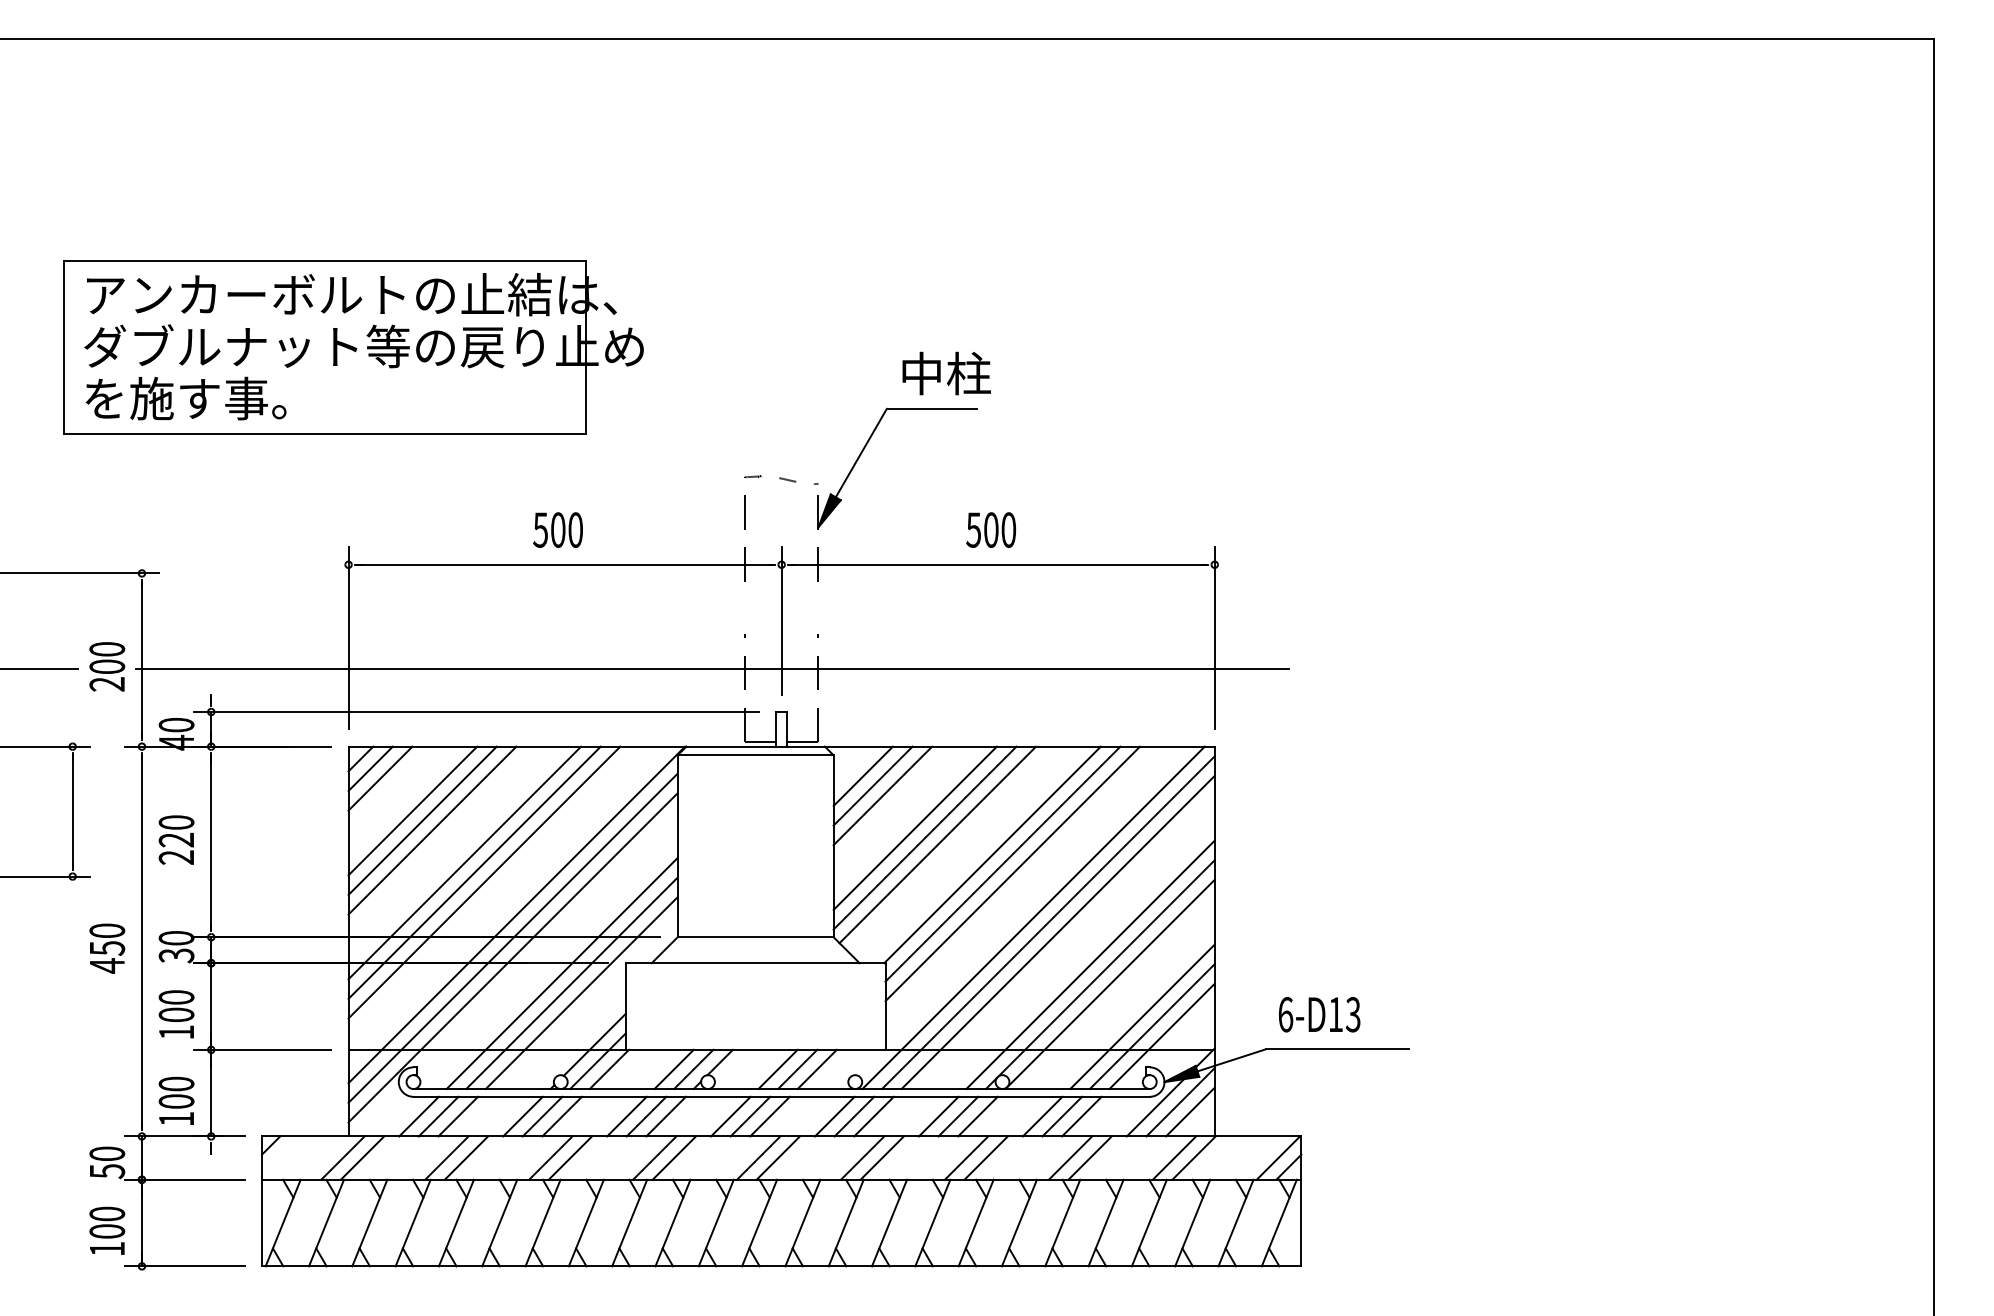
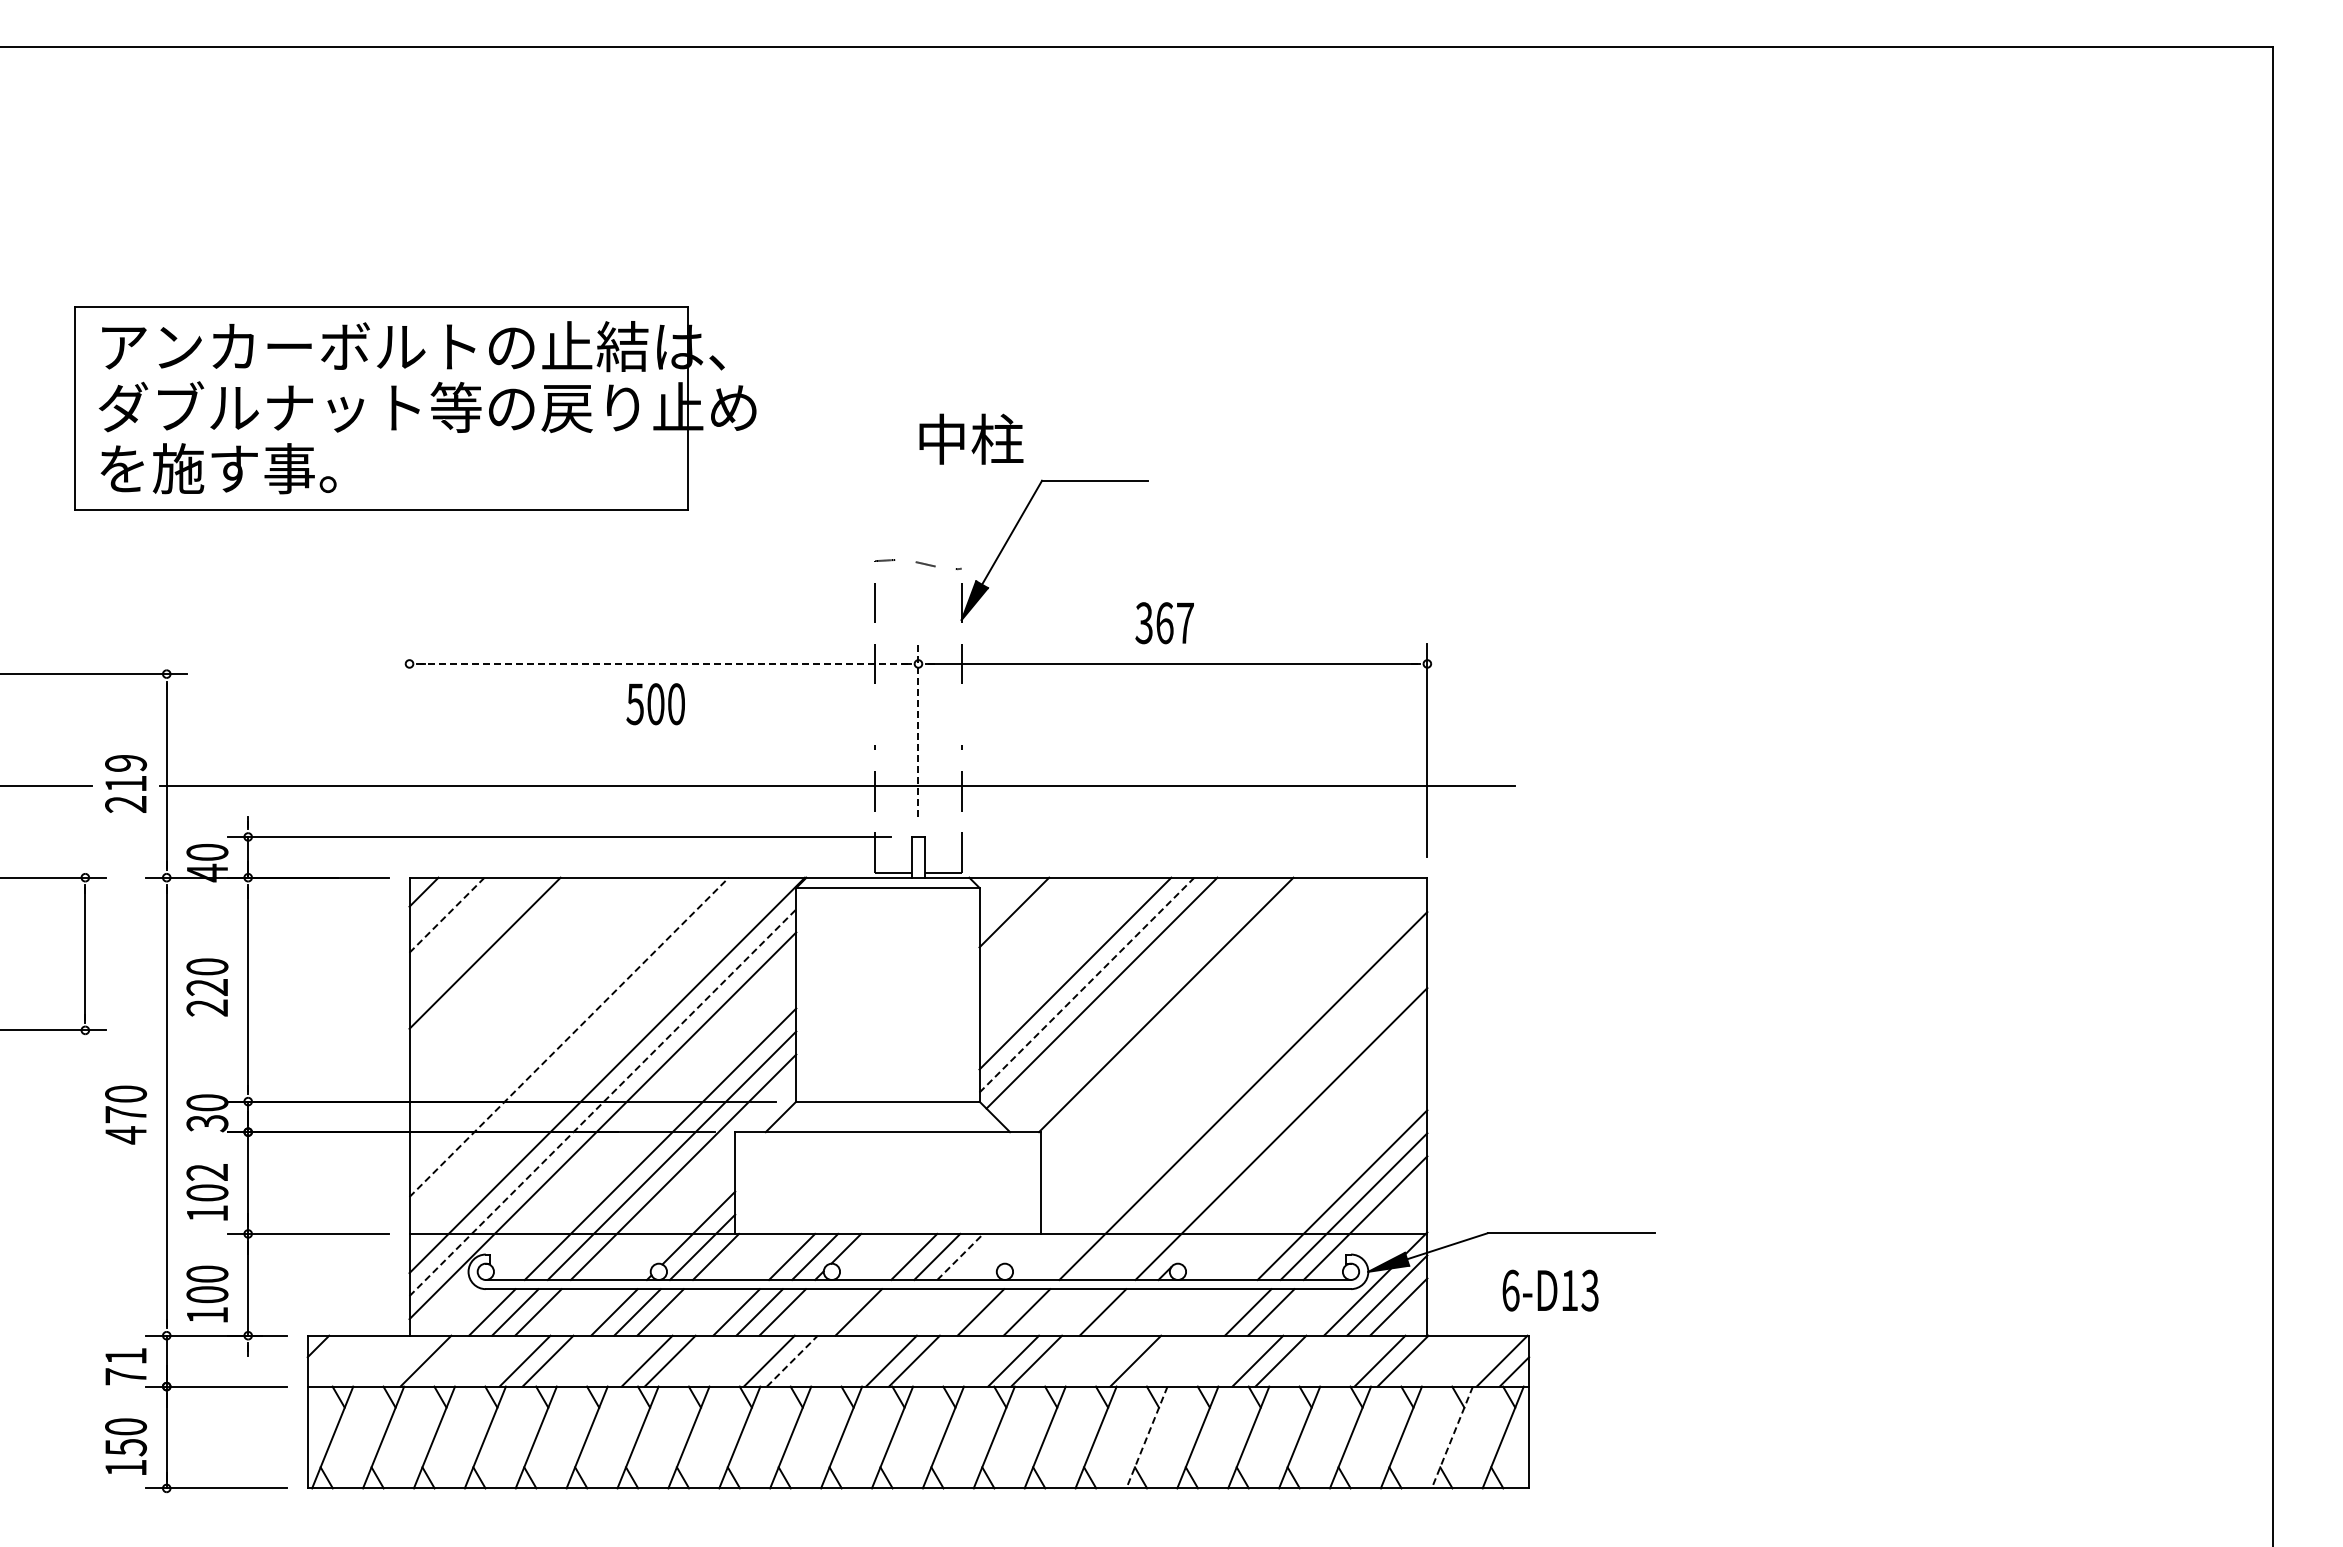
text: (946, 372) -> (971, 438), moved
text: (557, 530) -> (655, 704), moved
text: (991, 530) -> (1164, 623), 500 -> 367
line: (564, 564) -> (663, 663), solid -> dashed
line: (781, 621) -> (918, 730), solid -> dashed
line: (348, 638) -> (409, 750), removed
text: (107, 658) -> (126, 773), 200 -> 219
line: (370, 768) -> (435, 903), removed
line: (380, 777) -> (447, 914), solid -> dashed
line: (872, 785) -> (1025, 923), removed
line: (882, 795) -> (1037, 935), removed
line: (422, 820) -> (496, 964), removed
line: (431, 829) -> (507, 975), removed
line: (924, 838) -> (1086, 985), solid -> dashed
line: (464, 862) -> (545, 1013), removed
line: (1002, 863) -> (1178, 1015), removed
line: (474, 872) -> (557, 1025), removed
line: (1012, 873) -> (1189, 1026), removed
line: (484, 882) -> (569, 1037), solid -> dashed
line: (1033, 917) -> (1214, 1078), removed
line: (1048, 922) -> (1231, 1084), removed
line: (513, 937) -> (603, 1102), solid -> dashed
text: (107, 948) -> (126, 1114), 450 -> 470
line: (1106, 968) -> (1300, 1138), removed
line: (1110, 983) -> (1304, 1156), removed
text: (176, 997) -> (207, 1172), 100 -> 102
text: (1319, 1014) -> (1550, 1290), moved
line: (817, 1069) -> (960, 1256), solid -> dashed
line: (750, 1116) -> (881, 1312), removed
line: (769, 1116) -> (904, 1312), removed
line: (854, 1116) -> (1003, 1312), removed
line: (957, 1116) -> (1125, 1312), removed
line: (977, 1116) -> (1148, 1312), removed
line: (1042, 1116) -> (1224, 1312), removed
line: (342, 1157) -> (402, 1360), removed
line: (985, 1157) -> (1158, 1360), removed
line: (674, 1158) -> (792, 1361), solid -> dashed
text: (107, 1162) -> (126, 1366), 50 -> 71
line: (975, 1223) -> (1146, 1437), solid -> dashed
line: (1236, 1223) -> (1452, 1437), solid -> dashed
text: (106, 1231) -> (125, 1447), 100 -> 150

